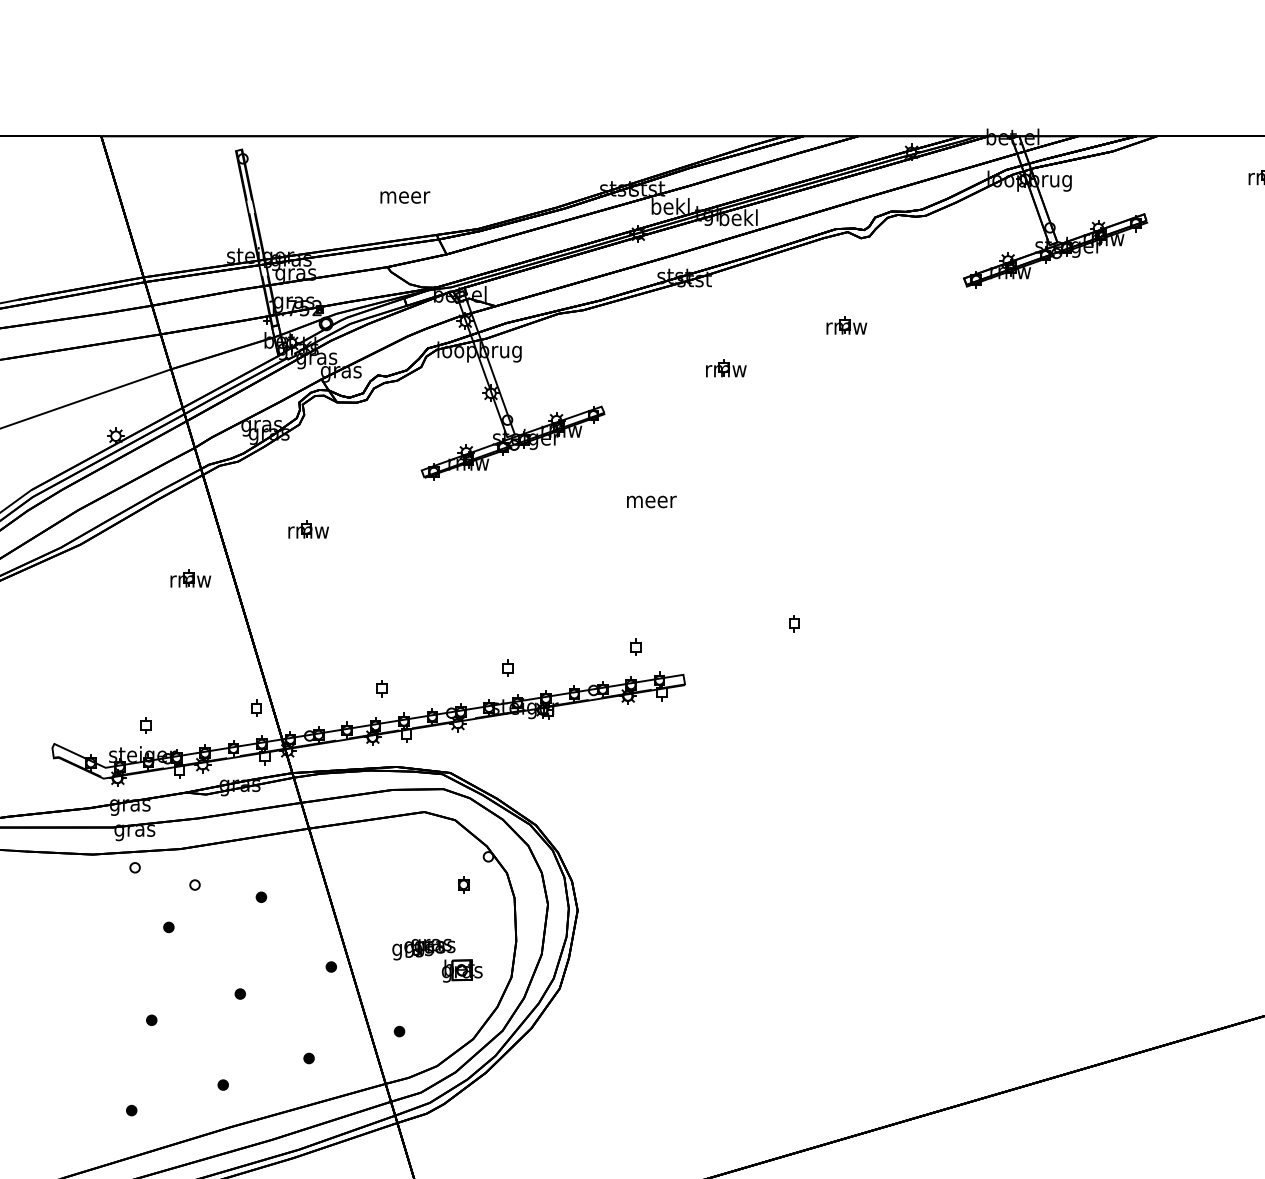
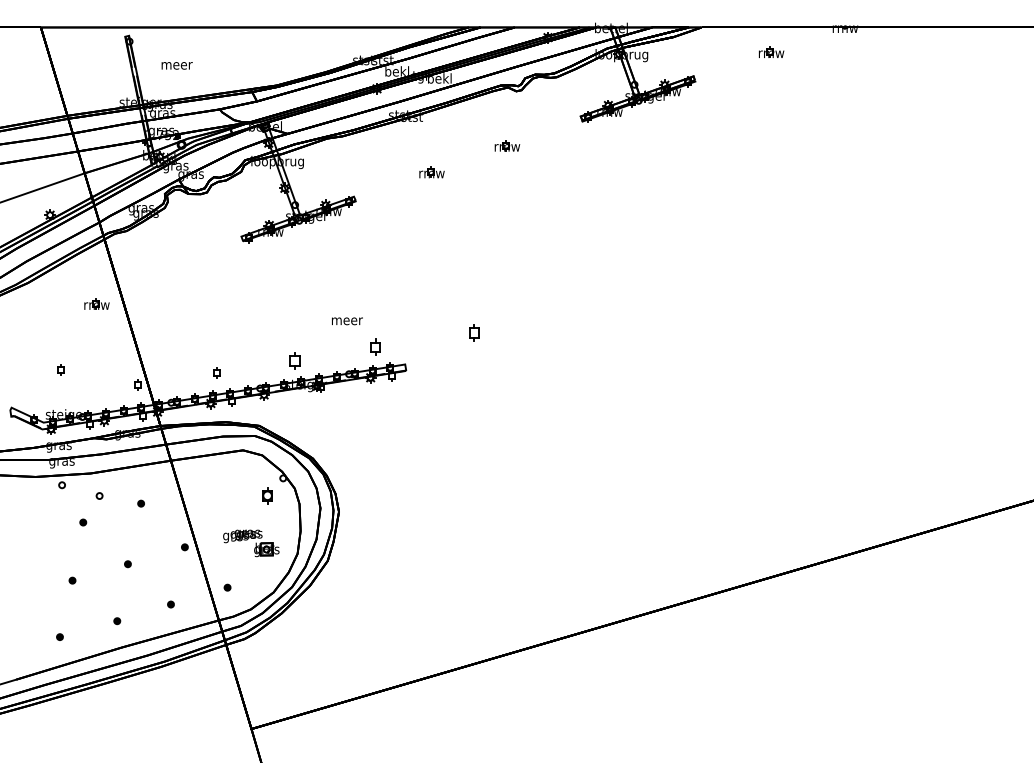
text: (404, 196) -> (176, 65), moved
text: (651, 502) -> (347, 321), moved
part: (308, 529) -> (170, 273), removed
part: (794, 622) -> (474, 331), size x1.6
part: (634, 646) -> (374, 346), size x1.6
part: (508, 666) -> (295, 359), size x1.6
part: (145, 724) -> (60, 369), moved
part: (463, 884) -> (267, 495), size x1.6

